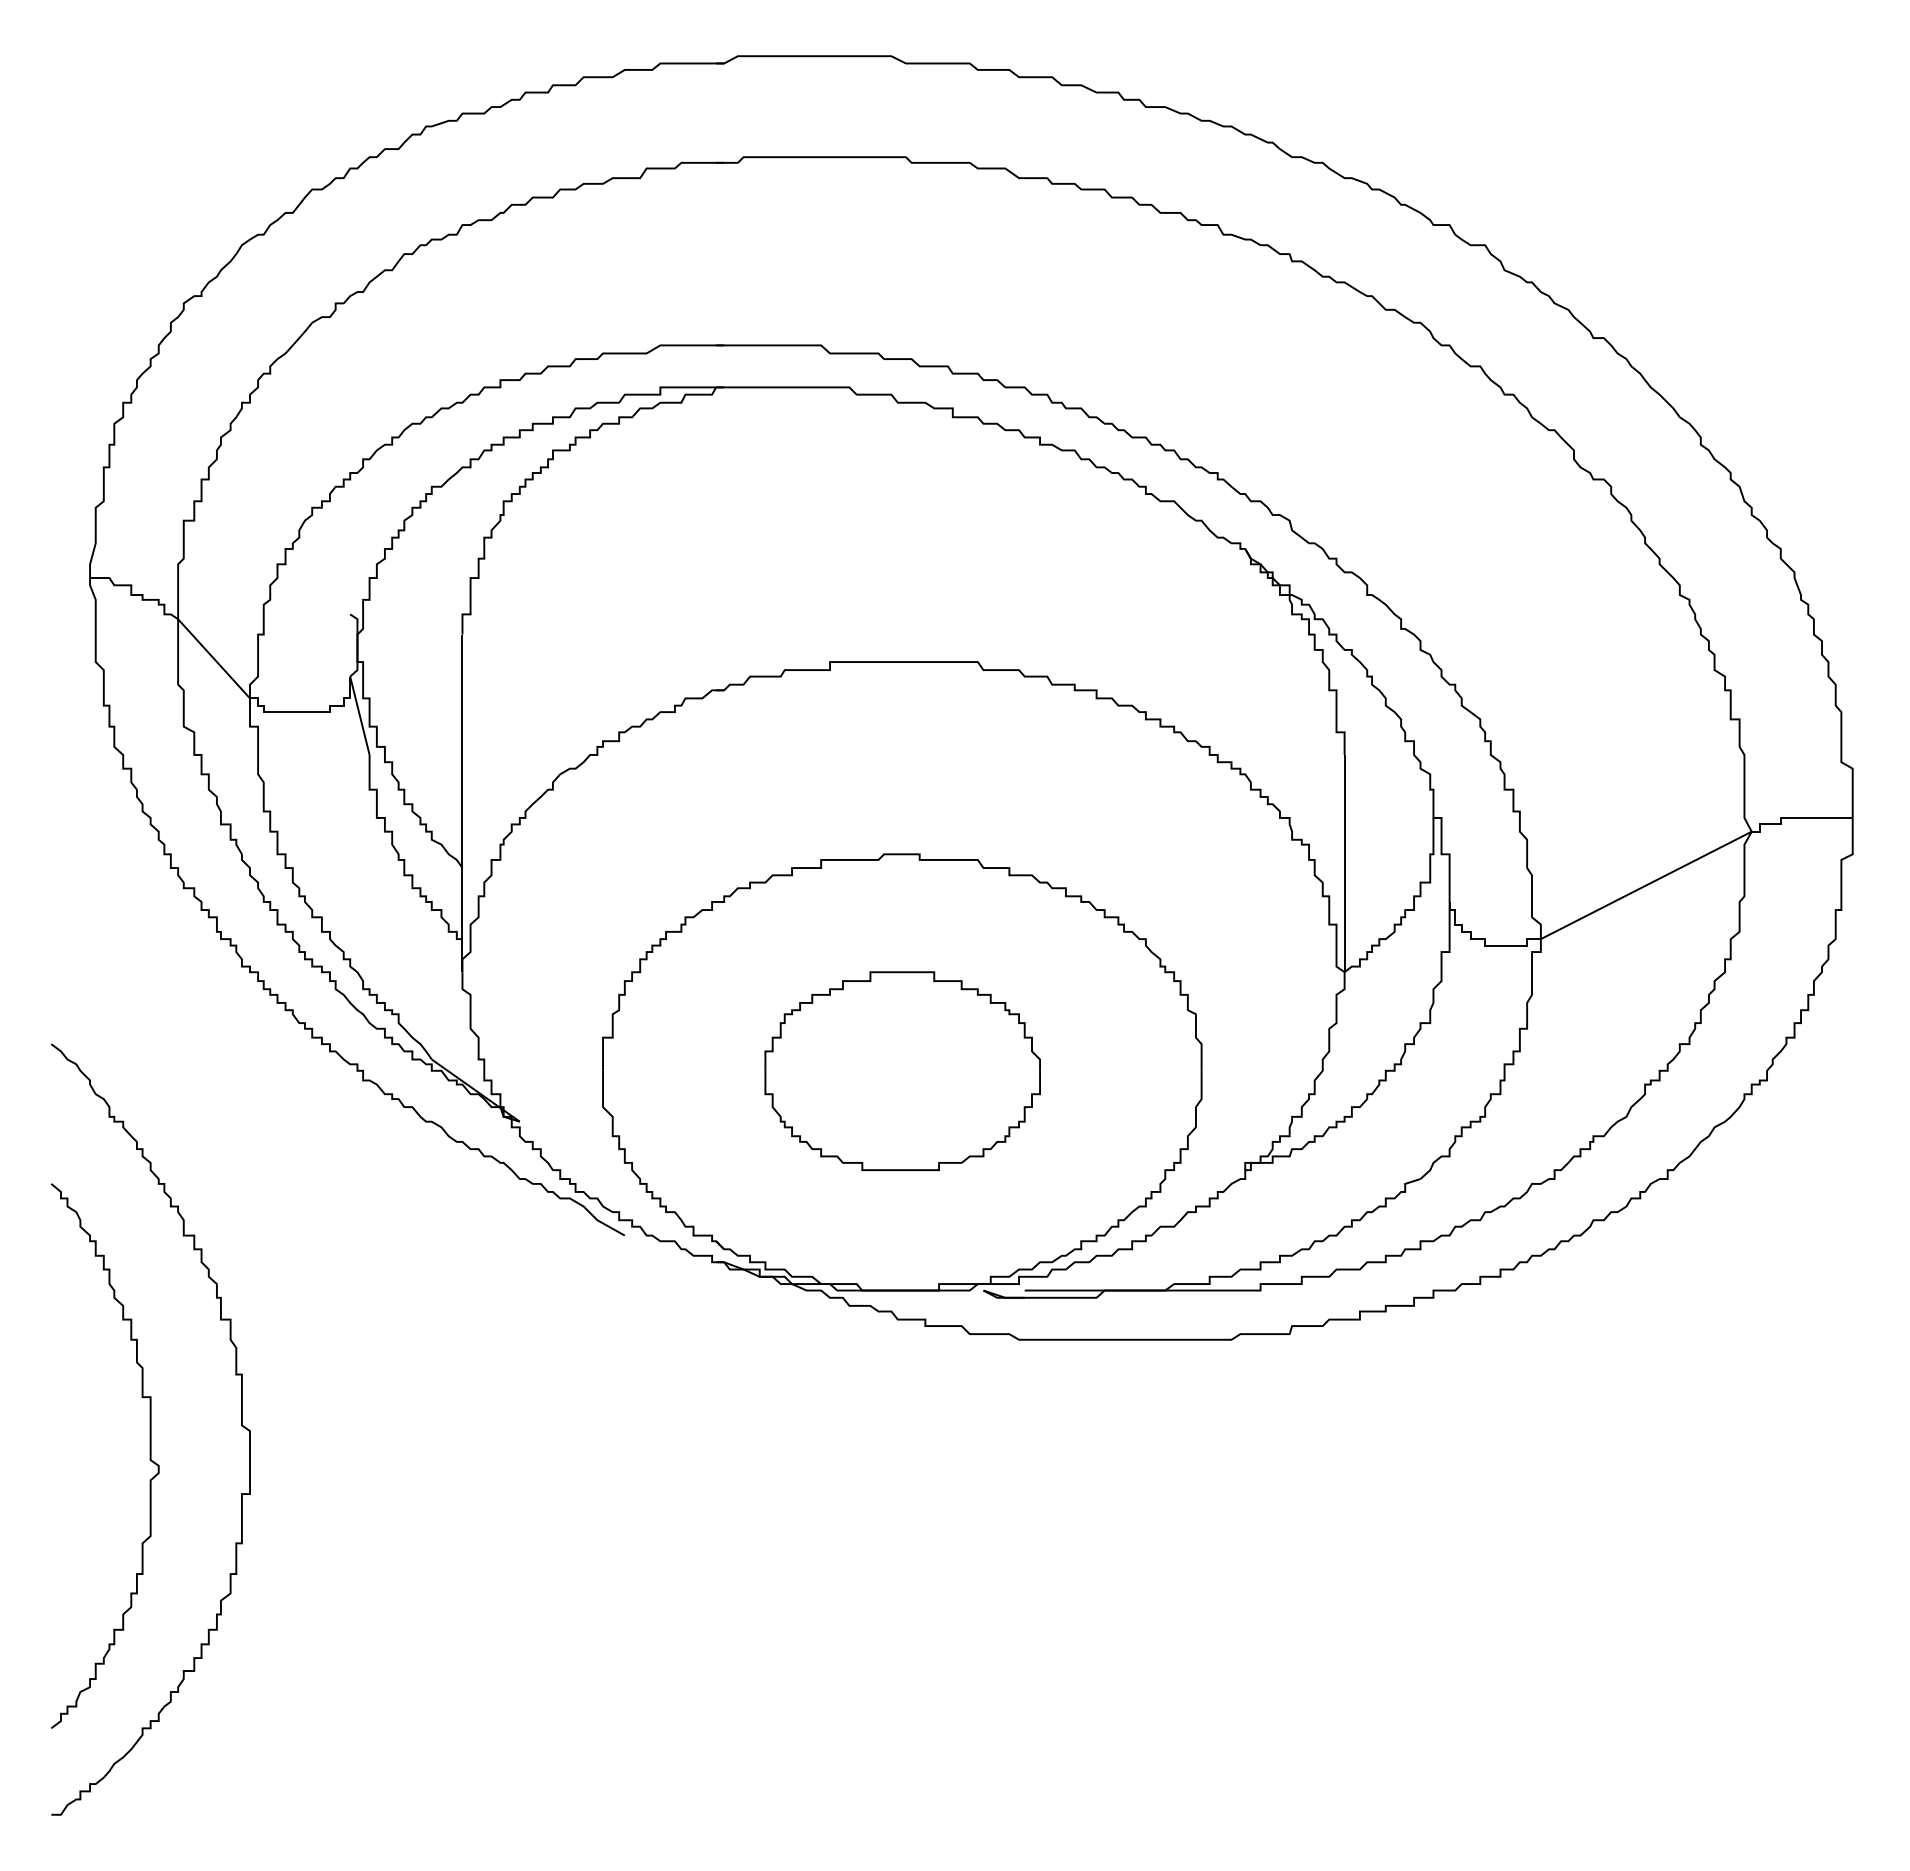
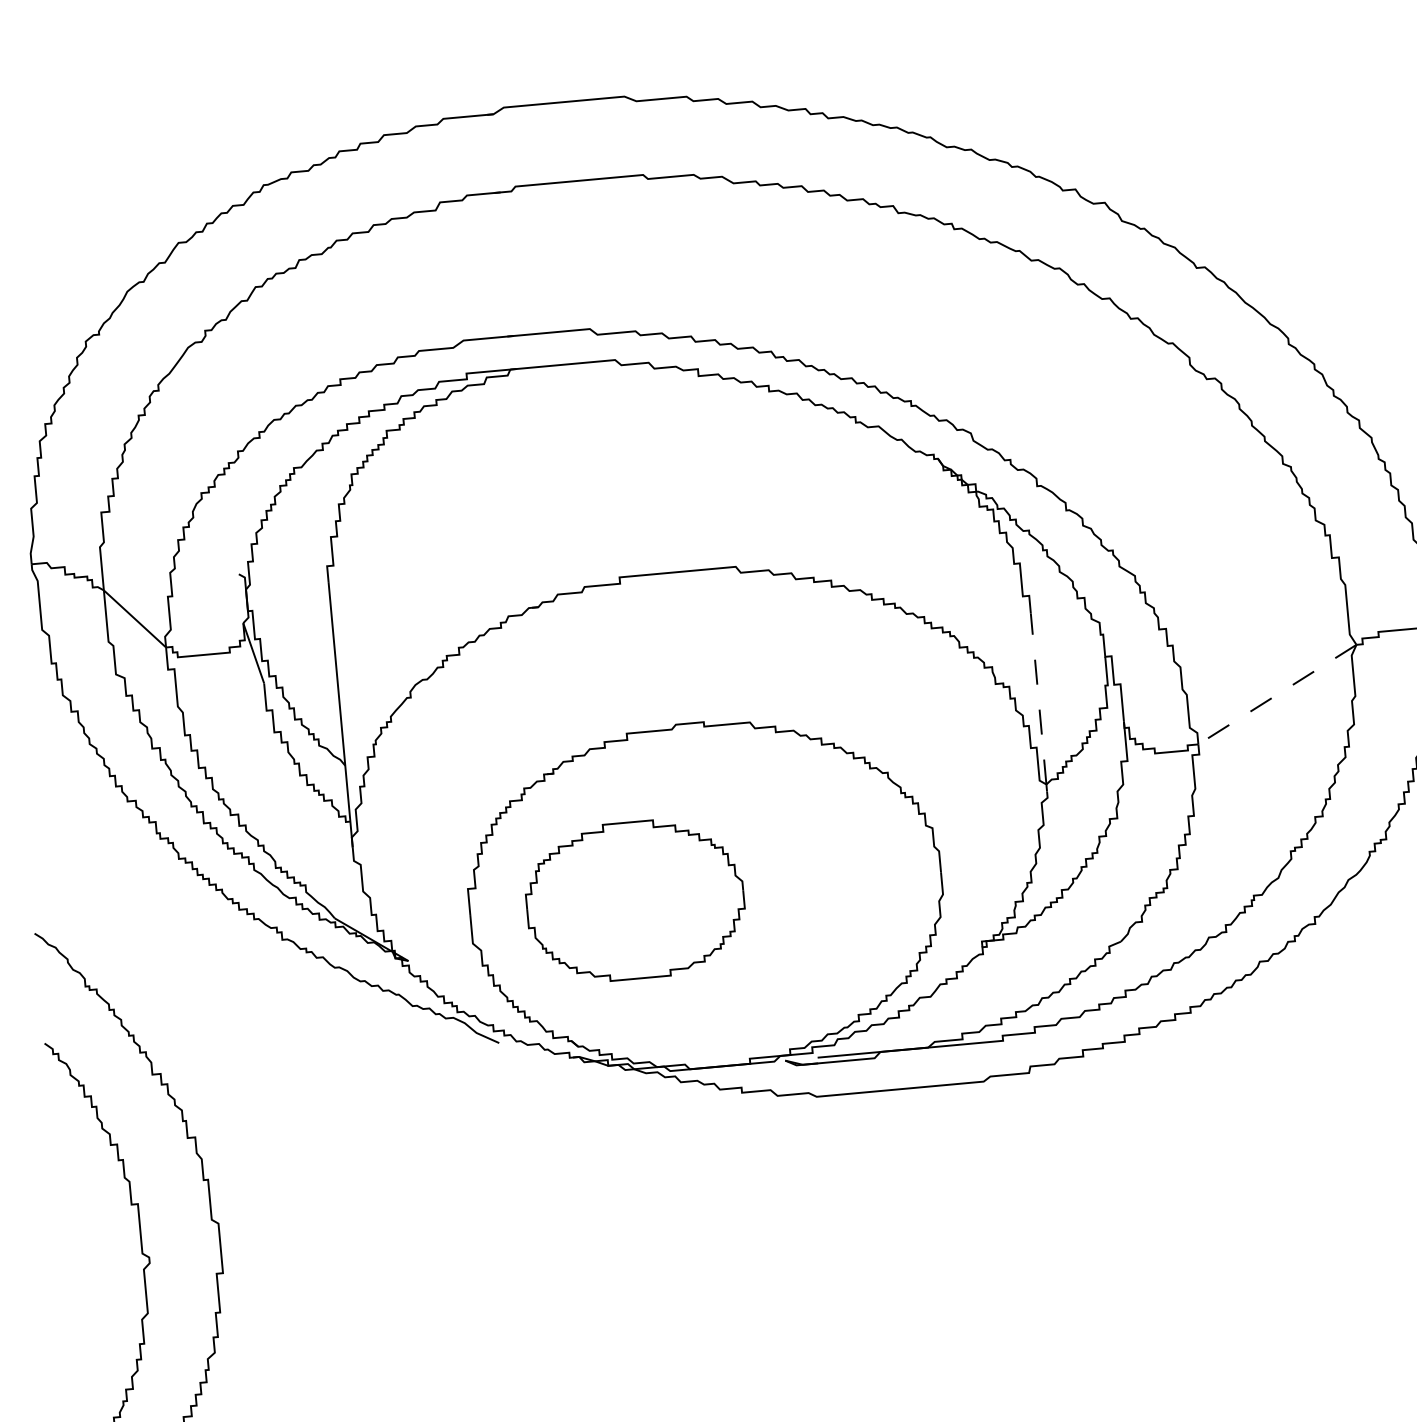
line: (1344, 863) -> (1038, 699), solid -> dashed
line: (1645, 885) -> (1276, 694), solid -> dashed
part: (902, 1071) -> (635, 900), moved

